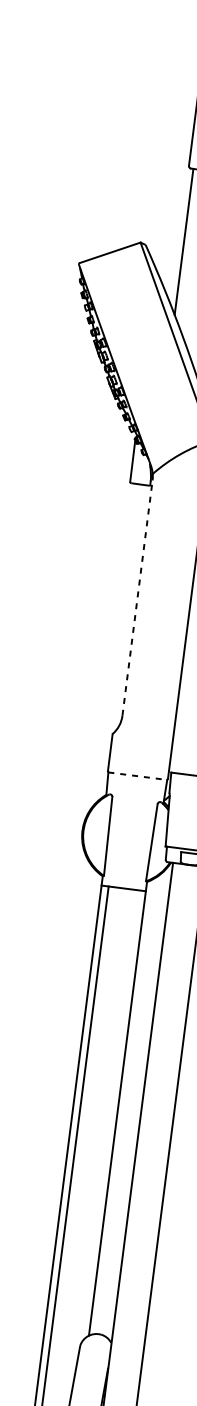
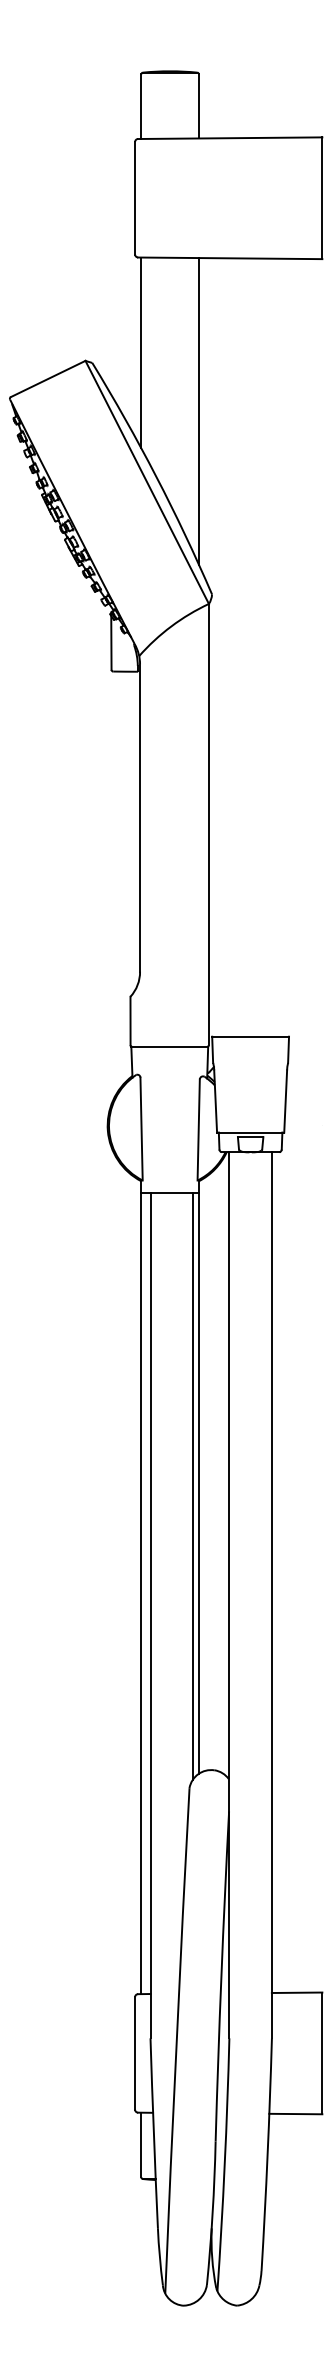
line: (137, 598) -> (140, 818), dashed -> solid
line: (138, 776) -> (170, 1046), dashed -> solid
line: (112, 1115) -> (193, 1486), added

